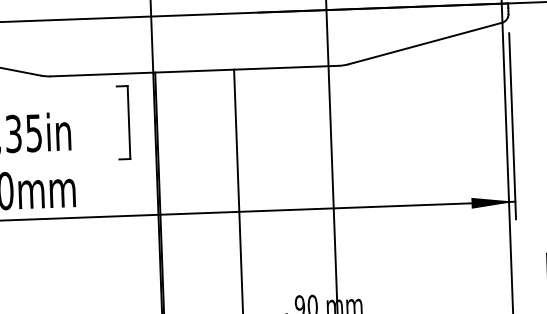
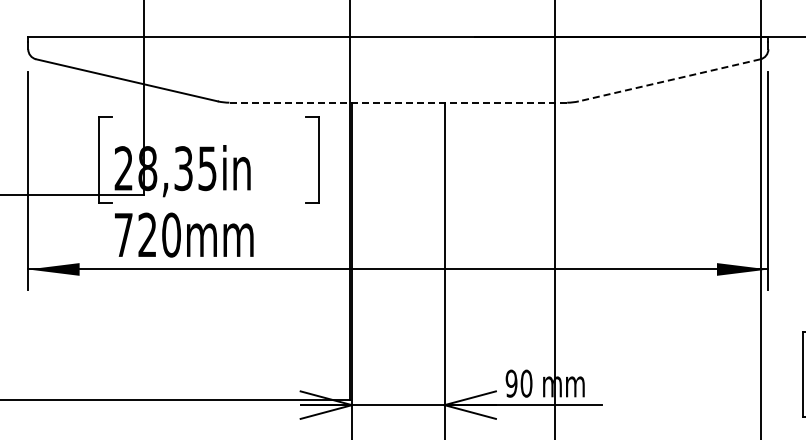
line: (425, 43) -> (669, 80), solid -> dashed
line: (194, 70) -> (398, 102), solid -> dashed

